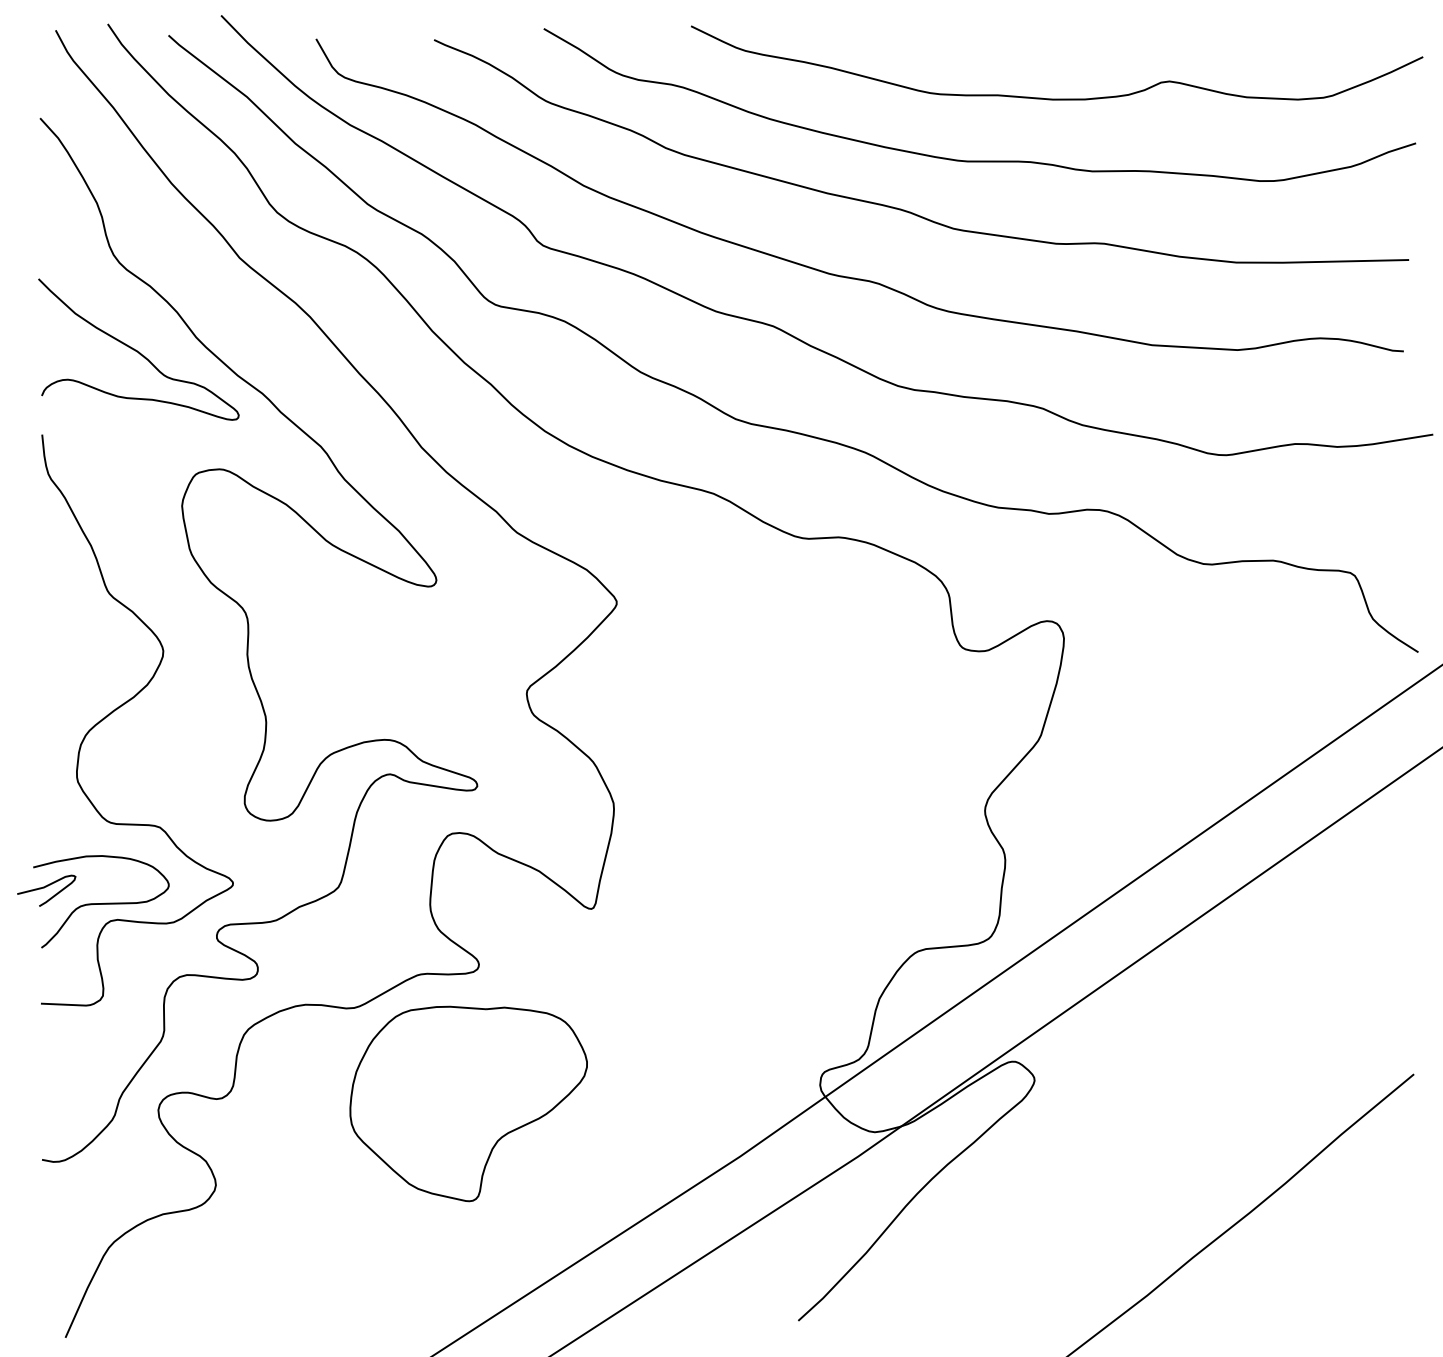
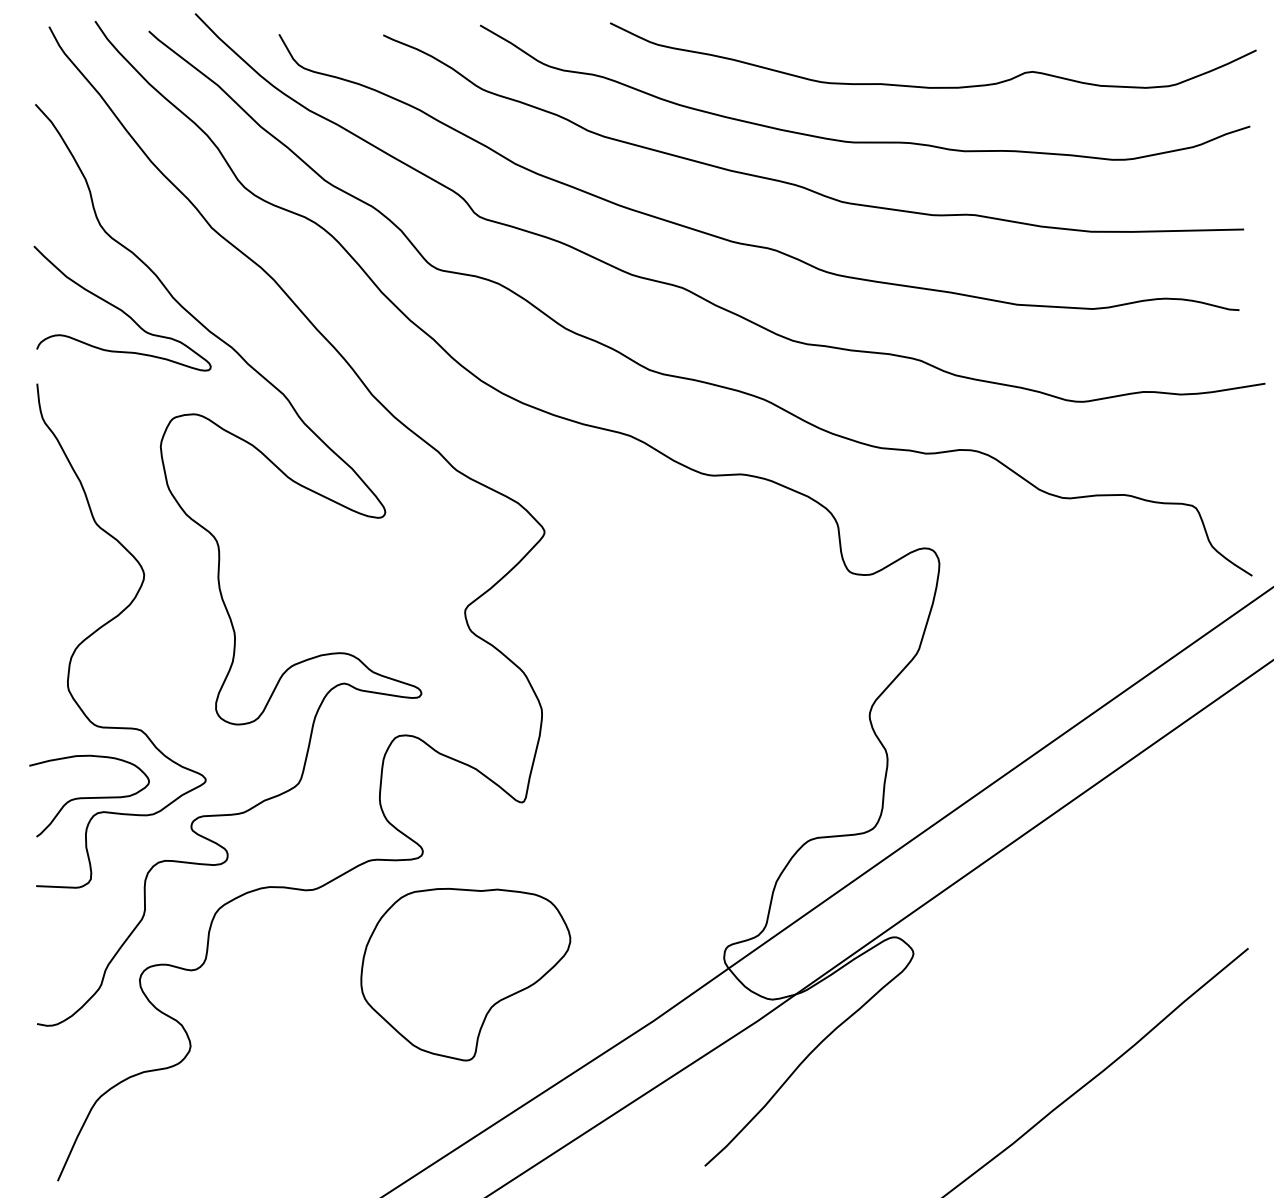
curve: (44, 888) -> (39, 784), removed
part: (468, 1103) -> (465, 974), moved

